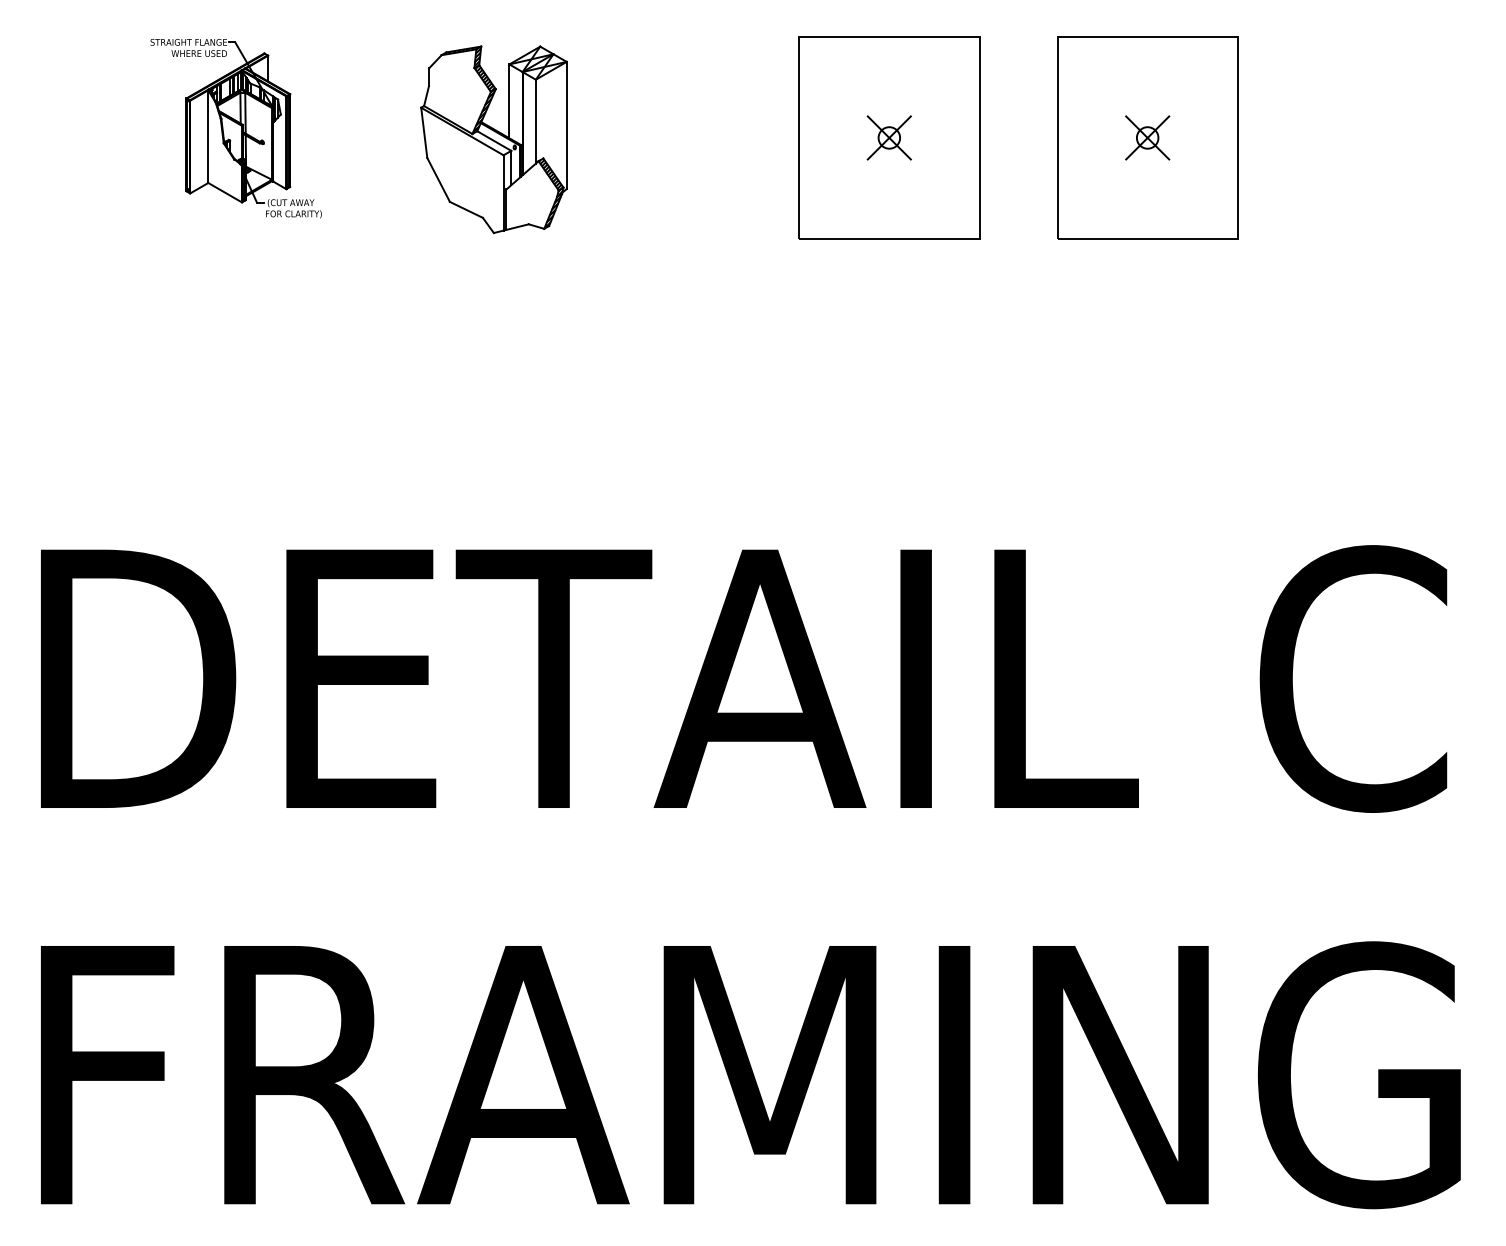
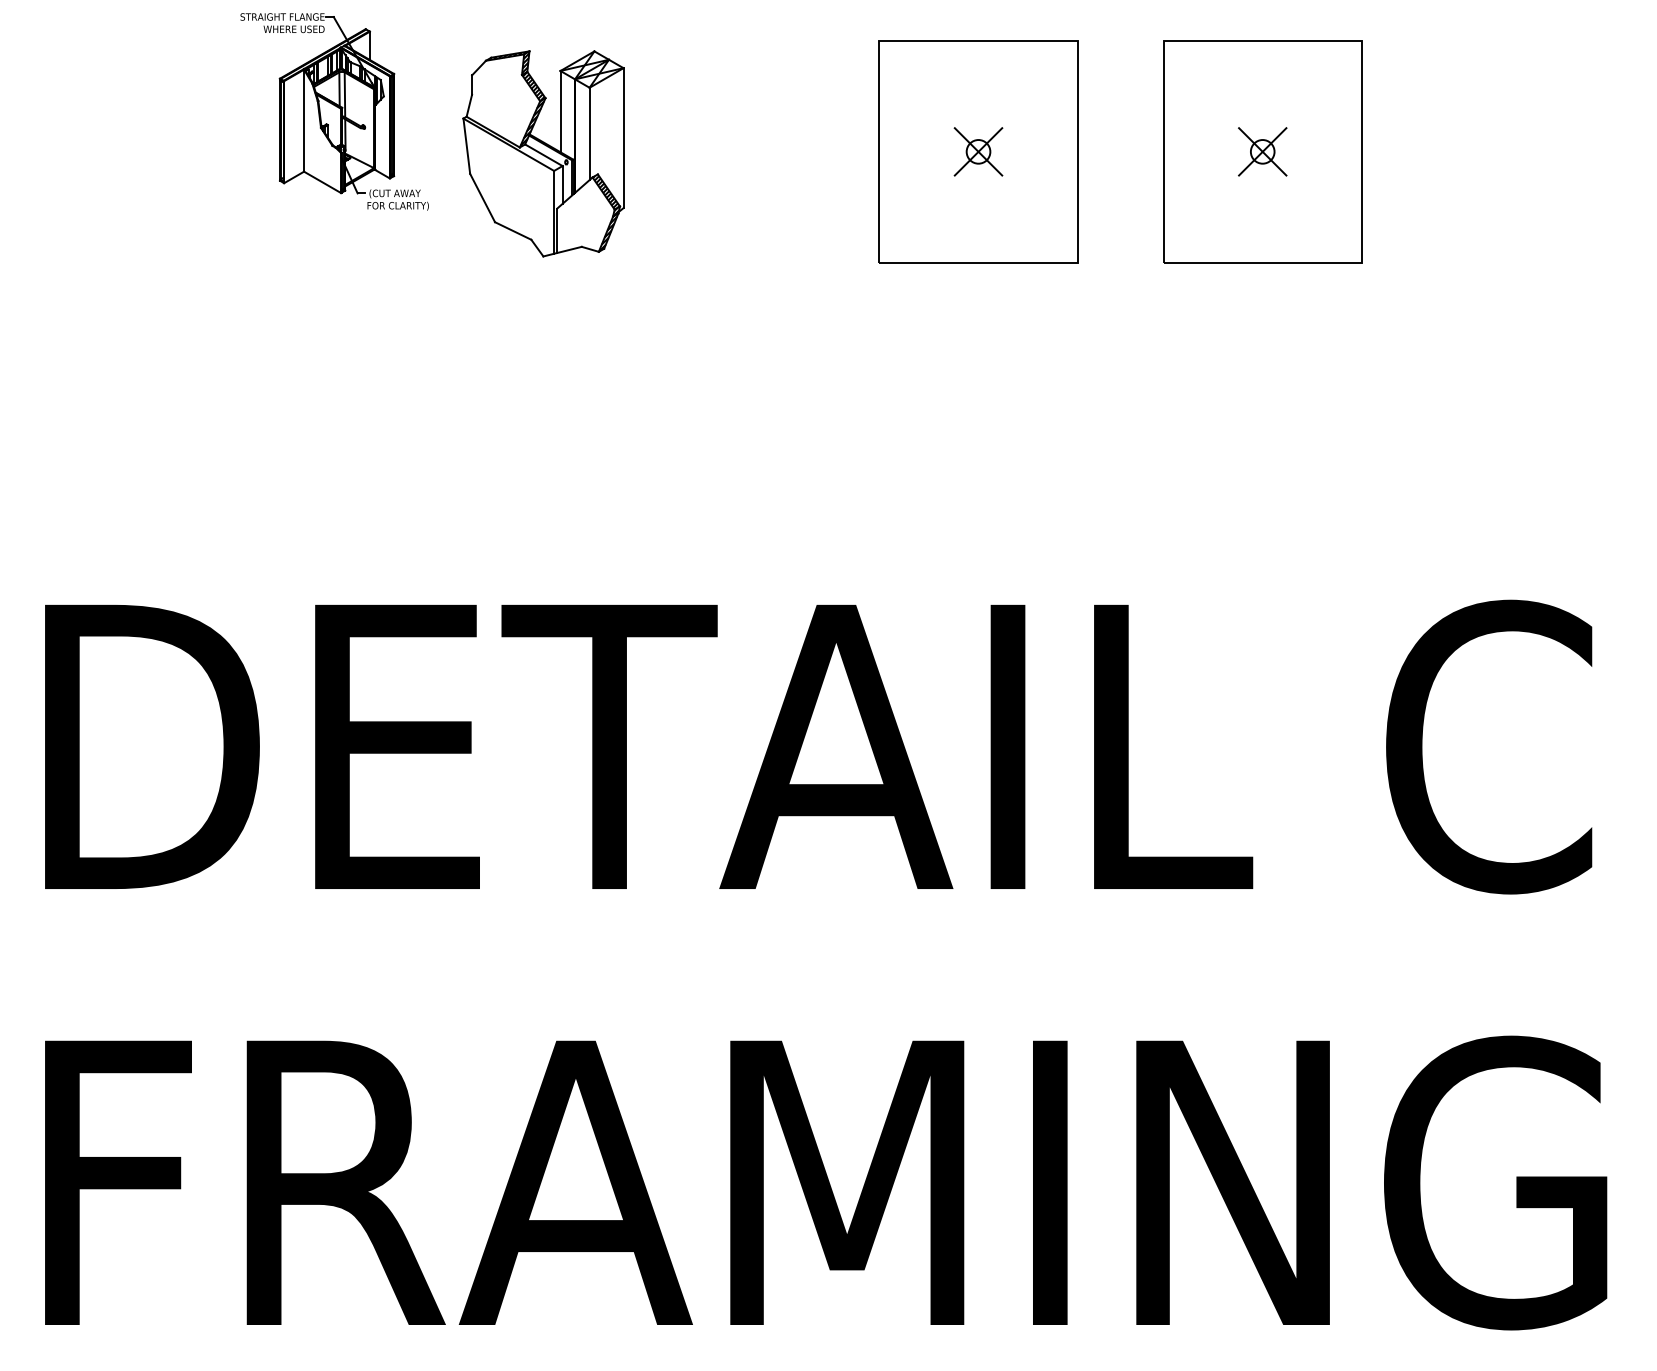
part: (235, 128) -> (333, 111), moved

